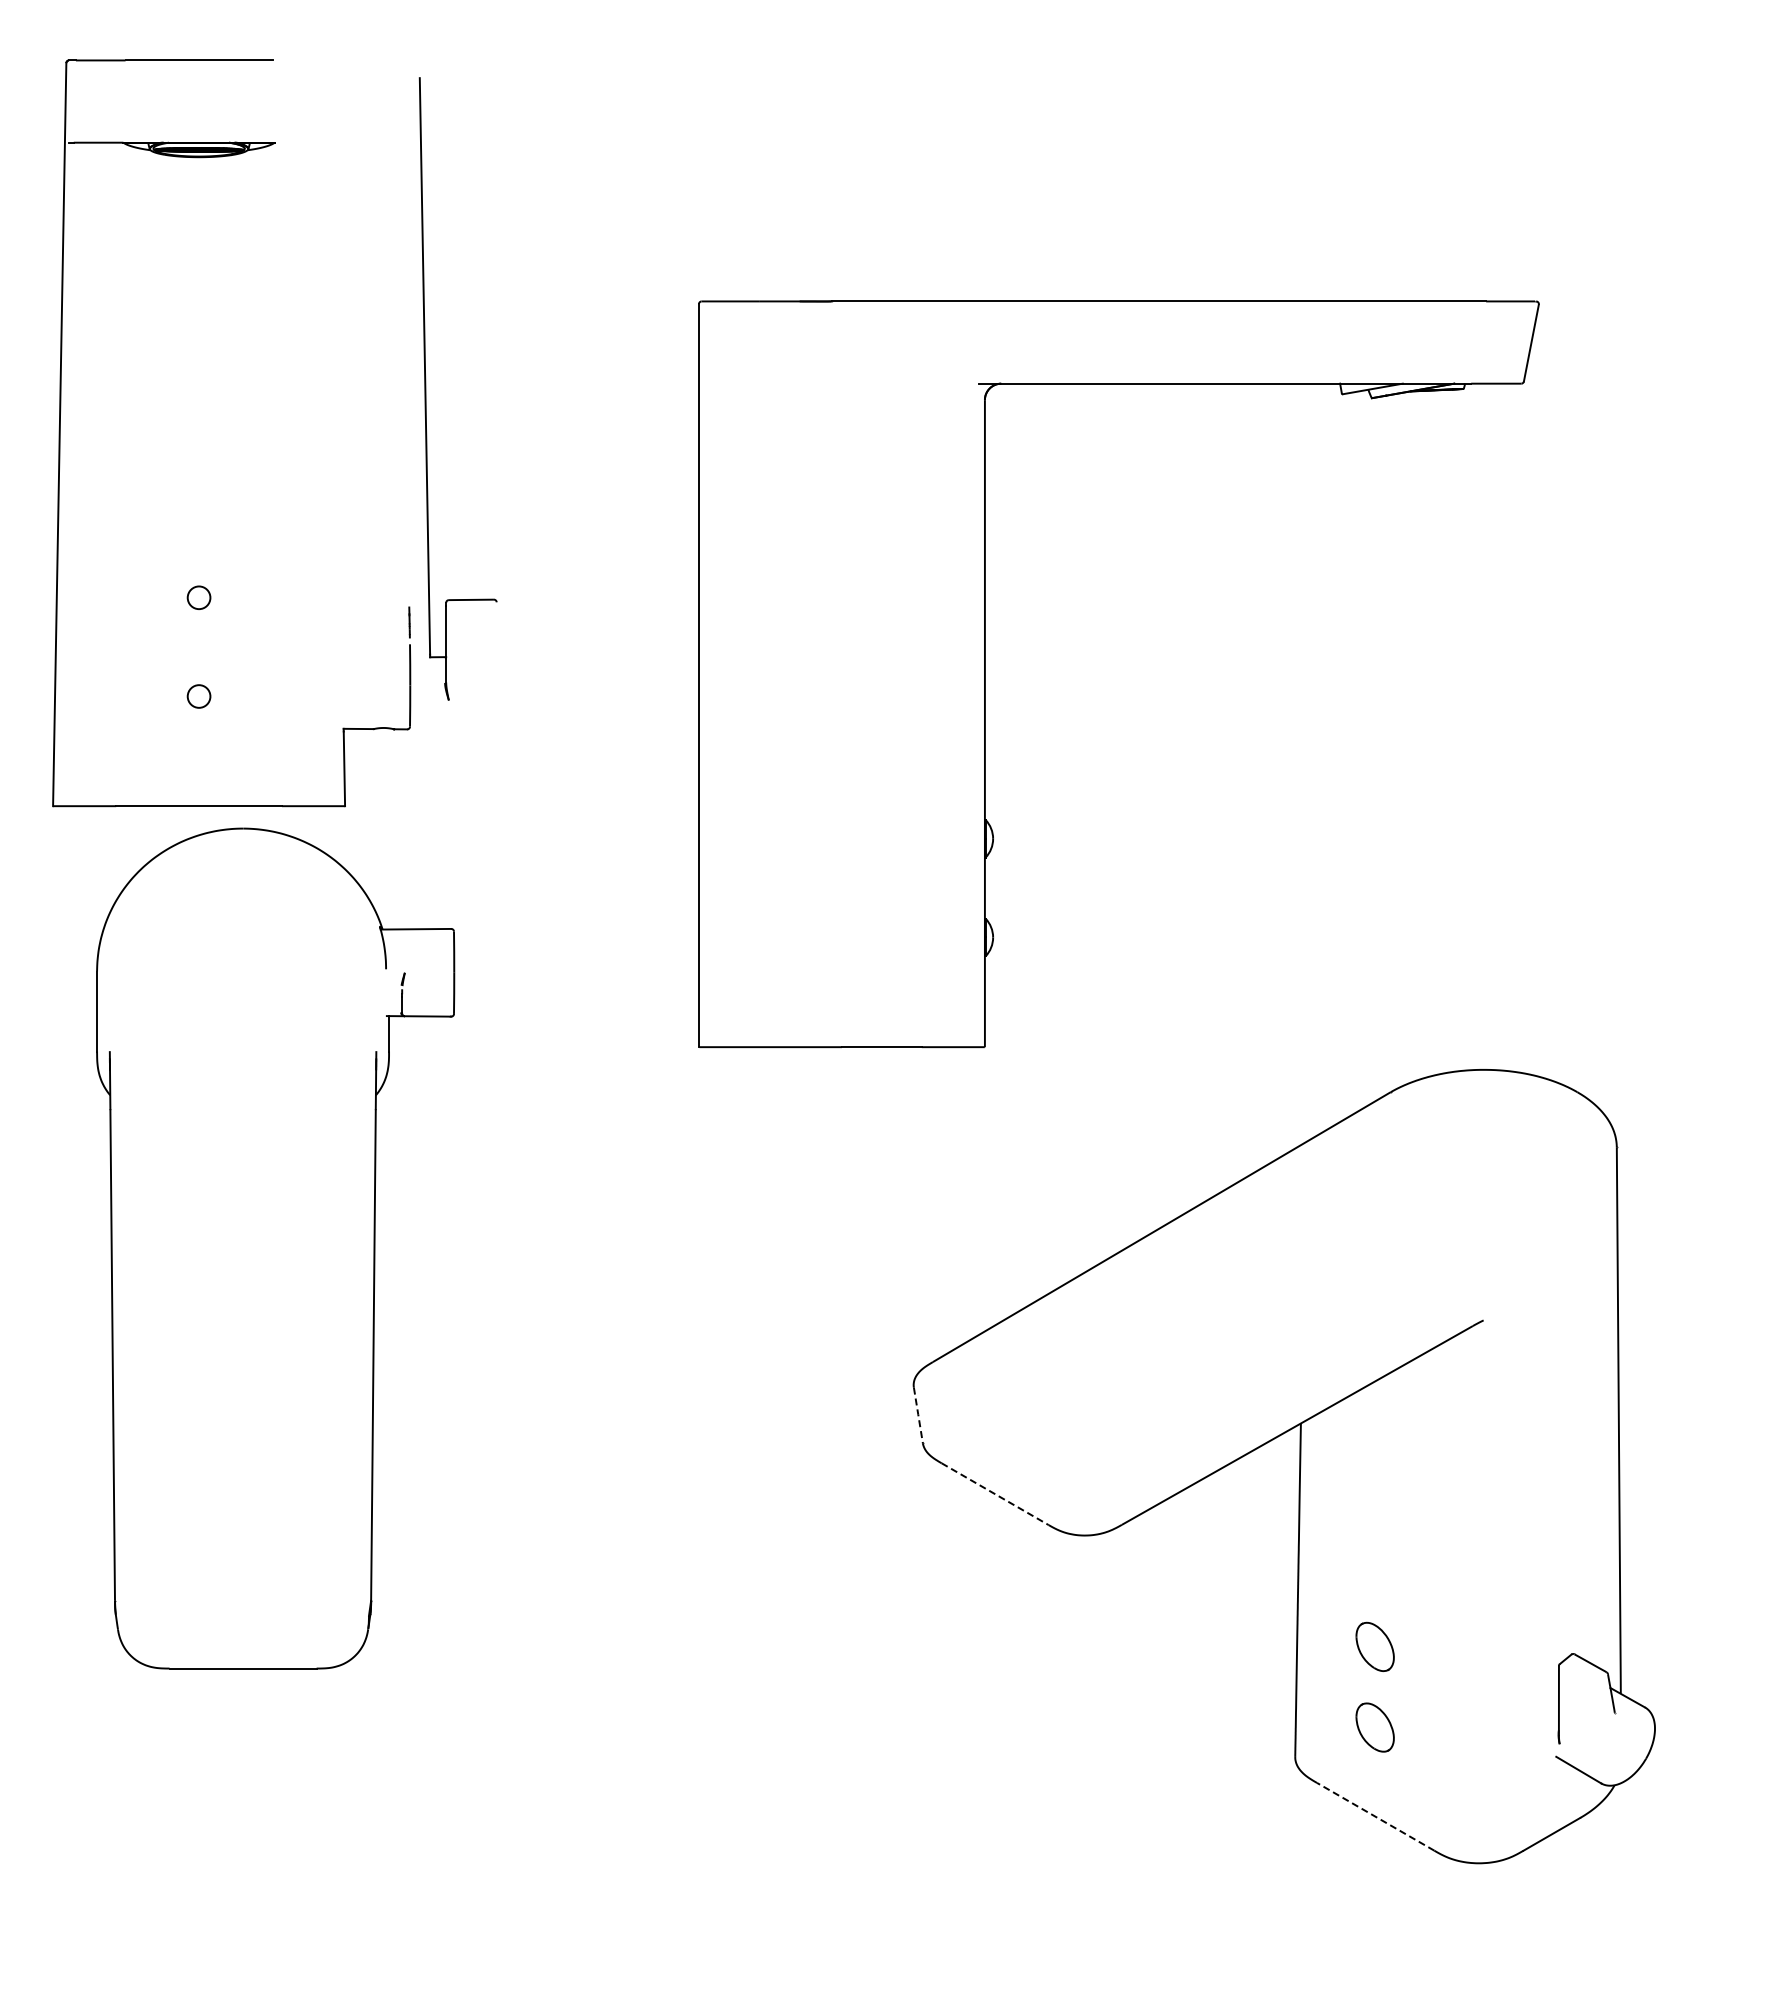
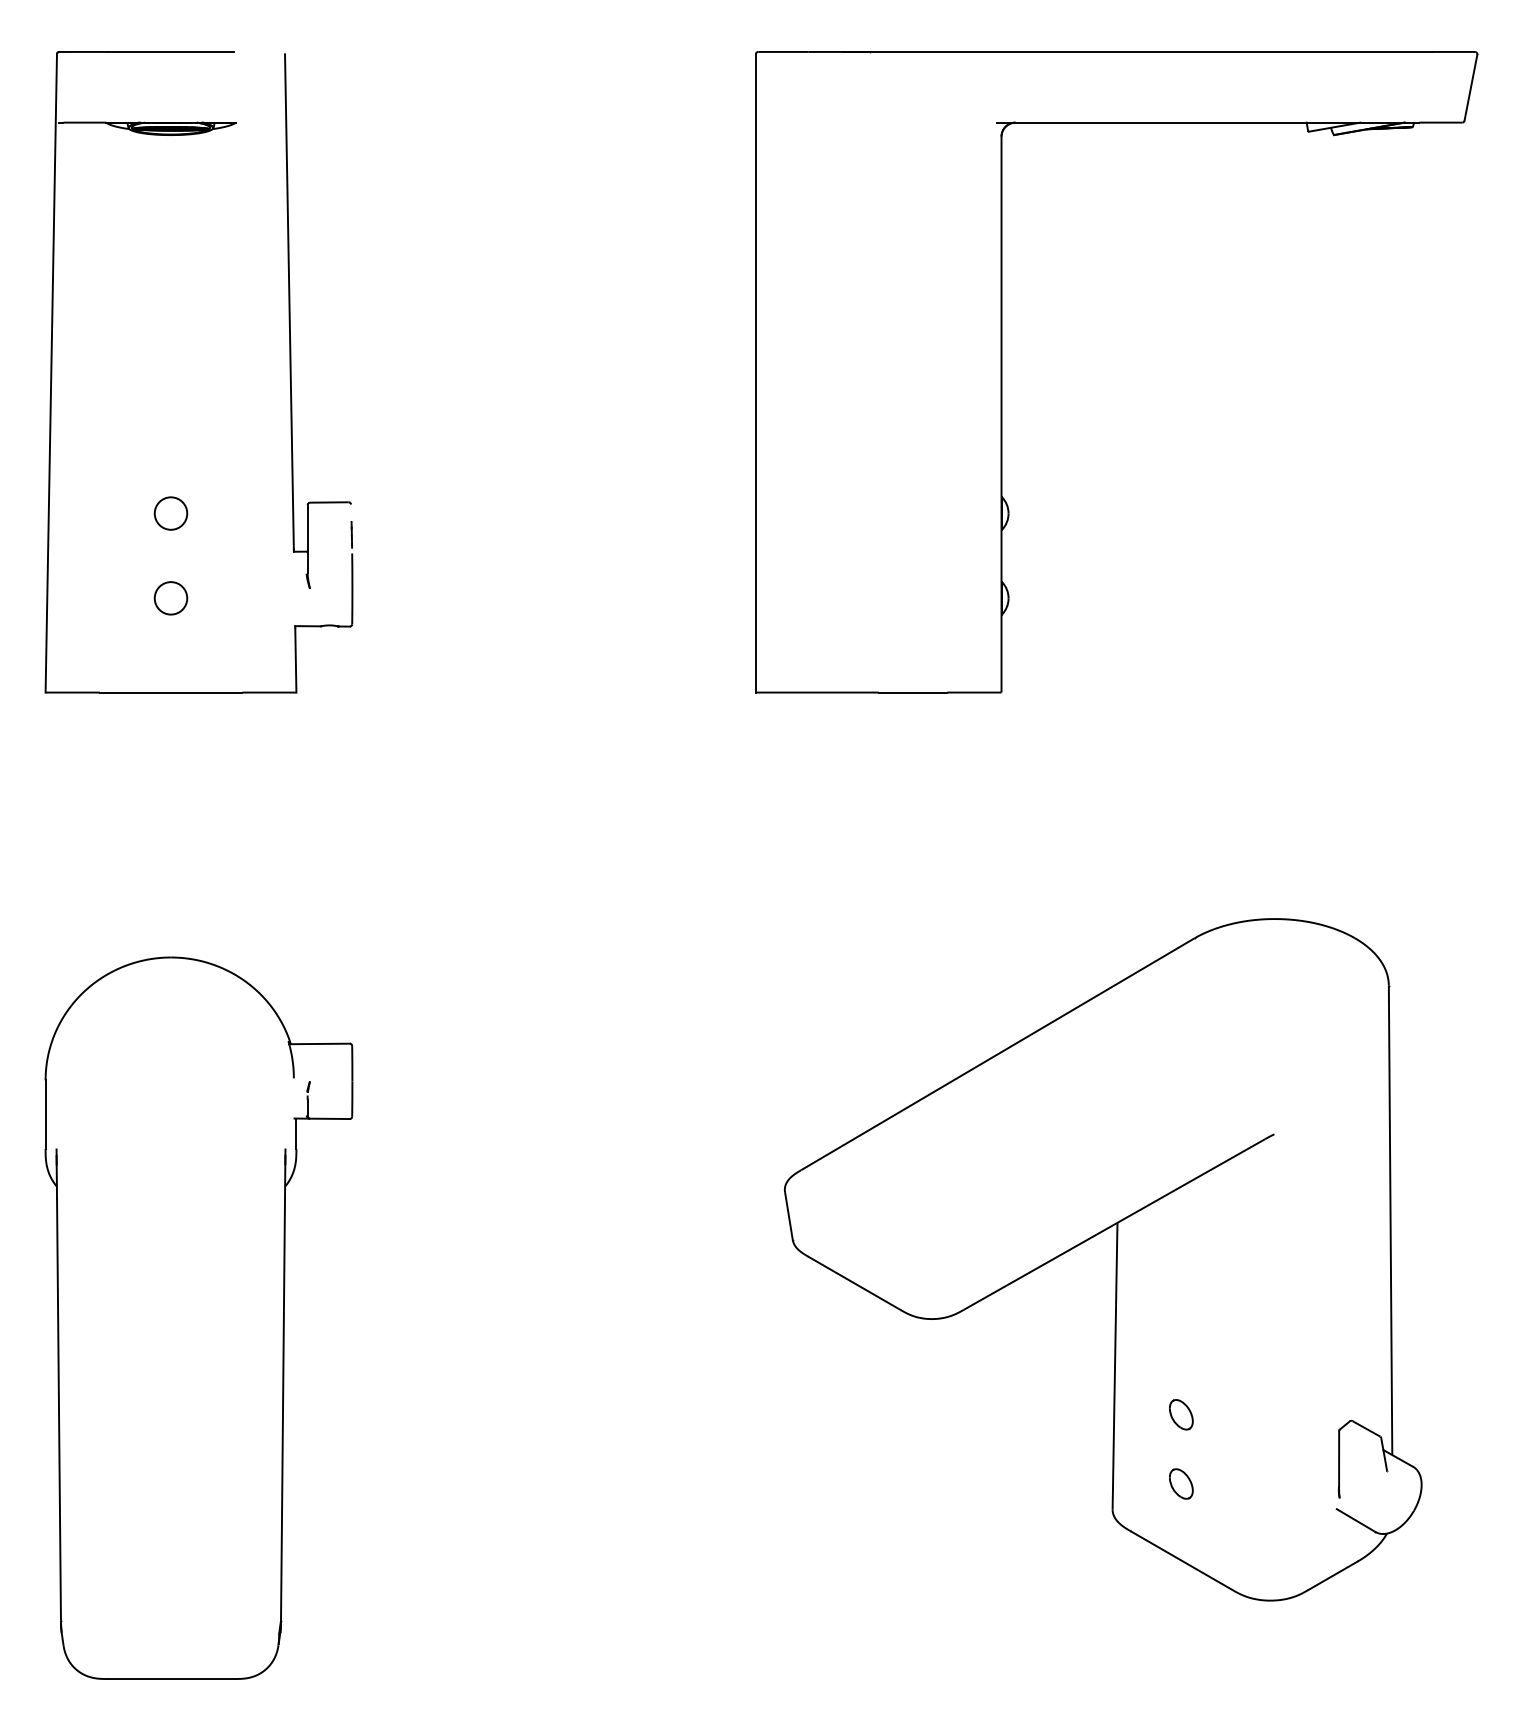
part: (426, 388) -> (290, 320), moved
circle: (199, 597) -> (171, 513), size x1.67
part: (985, 674) -> (1002, 372), moved
circle: (199, 696) -> (171, 598), size x1.67
part: (275, 1248) -> (198, 1318), moved
line: (918, 1414) -> (788, 1215), dashed -> solid
line: (995, 1494) -> (855, 1283), dashed -> solid
part: (1375, 1646) -> (1181, 1414), size x0.71
part: (1375, 1727) -> (1181, 1483), size x0.71
line: (1375, 1816) -> (1181, 1560), dashed -> solid

